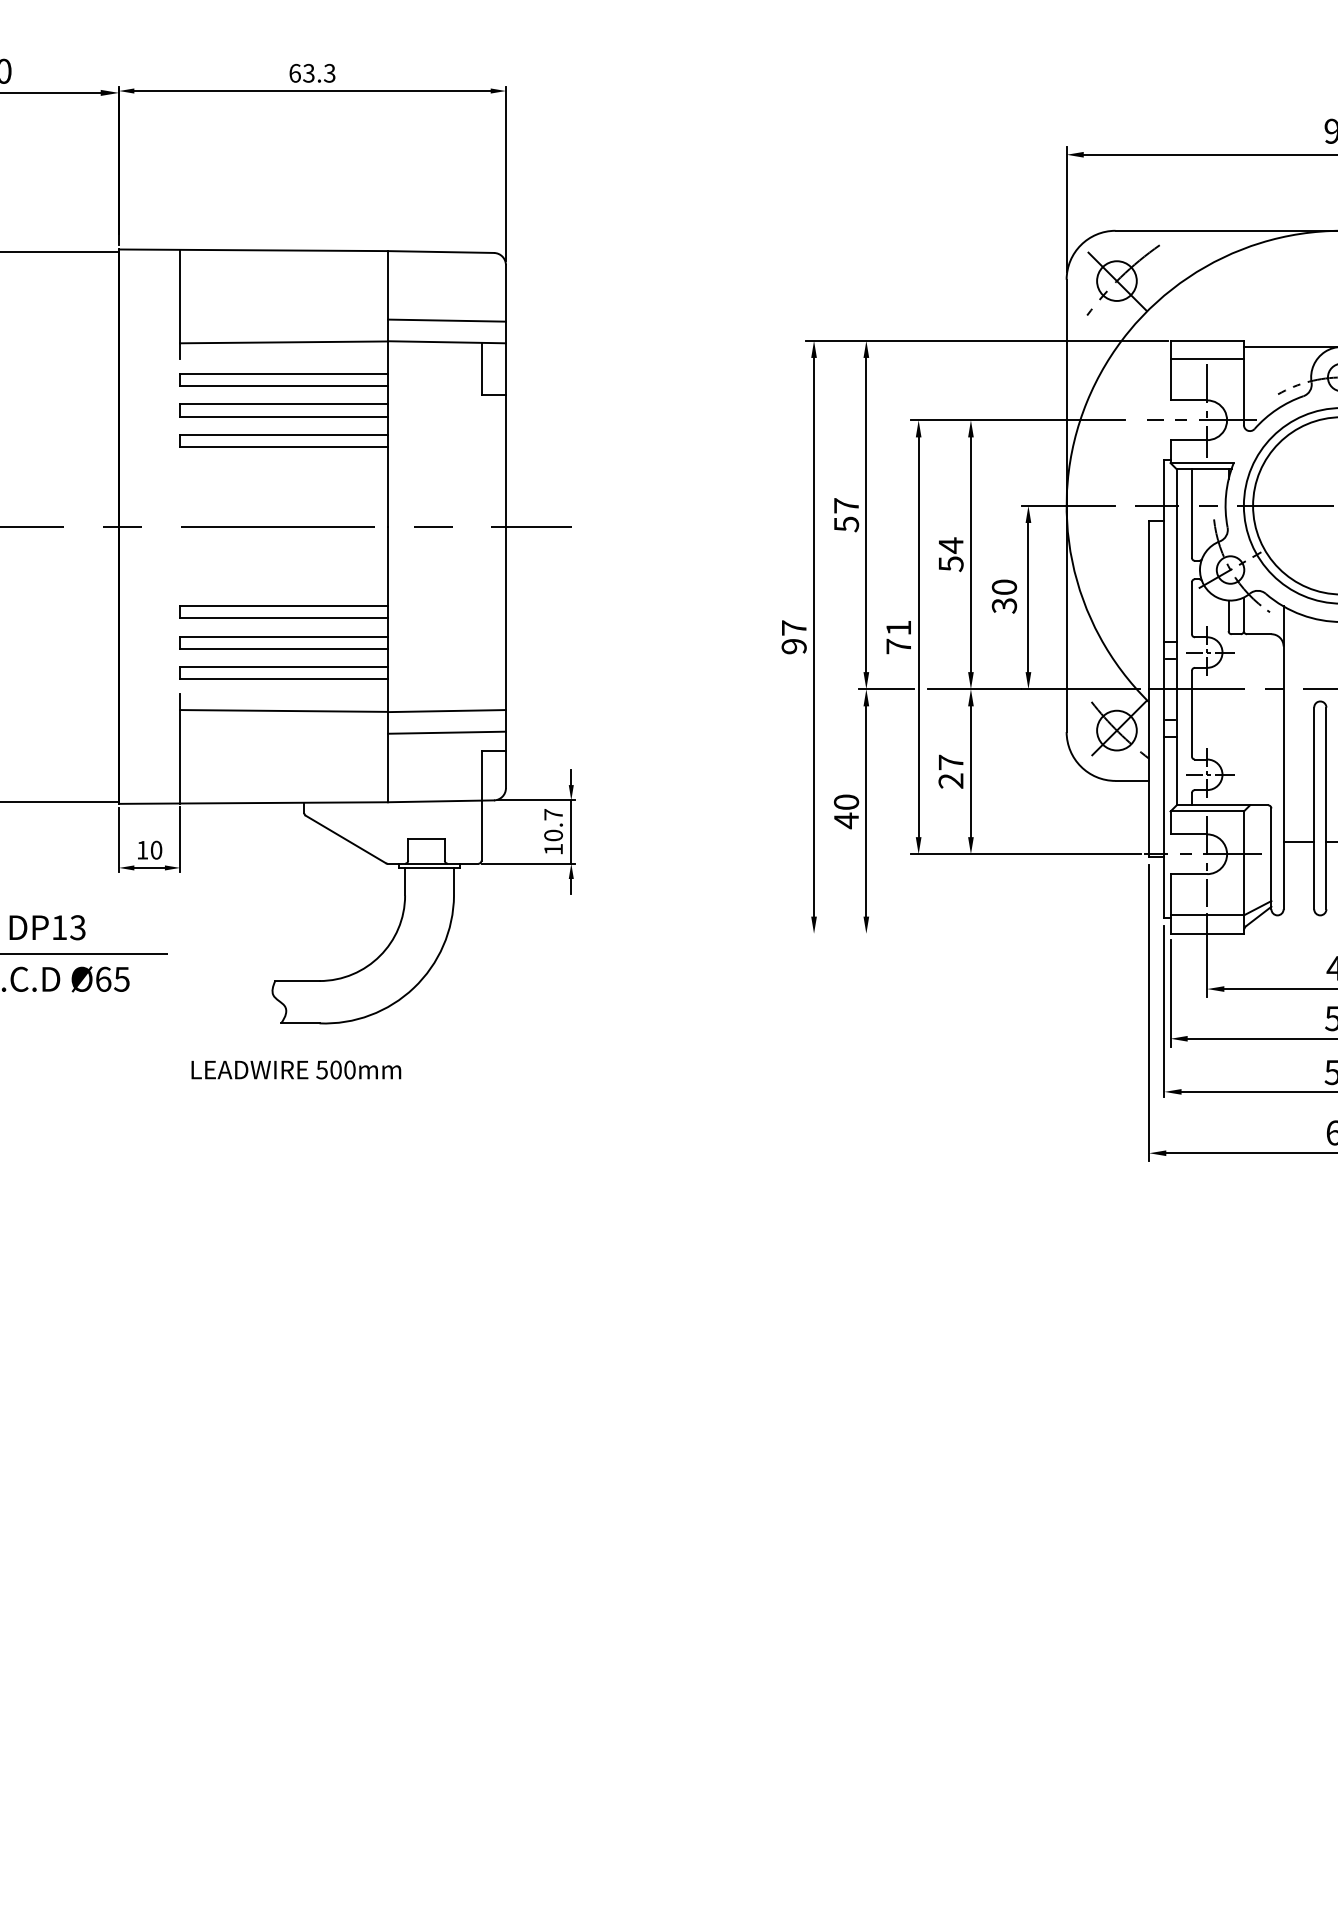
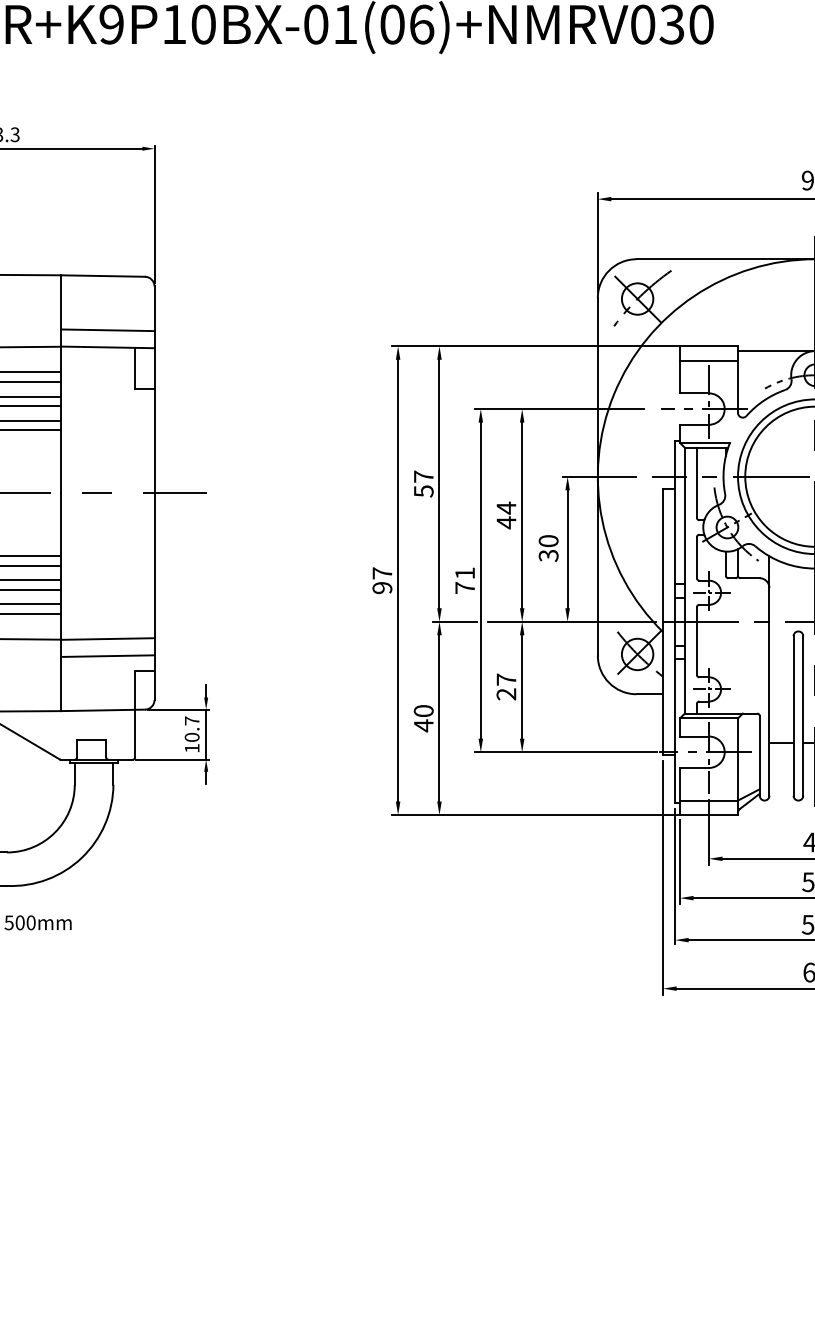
text: (951, 563) -> (506, 522), 54 -> 44
line: (986, 933) -> (534, 814), added

